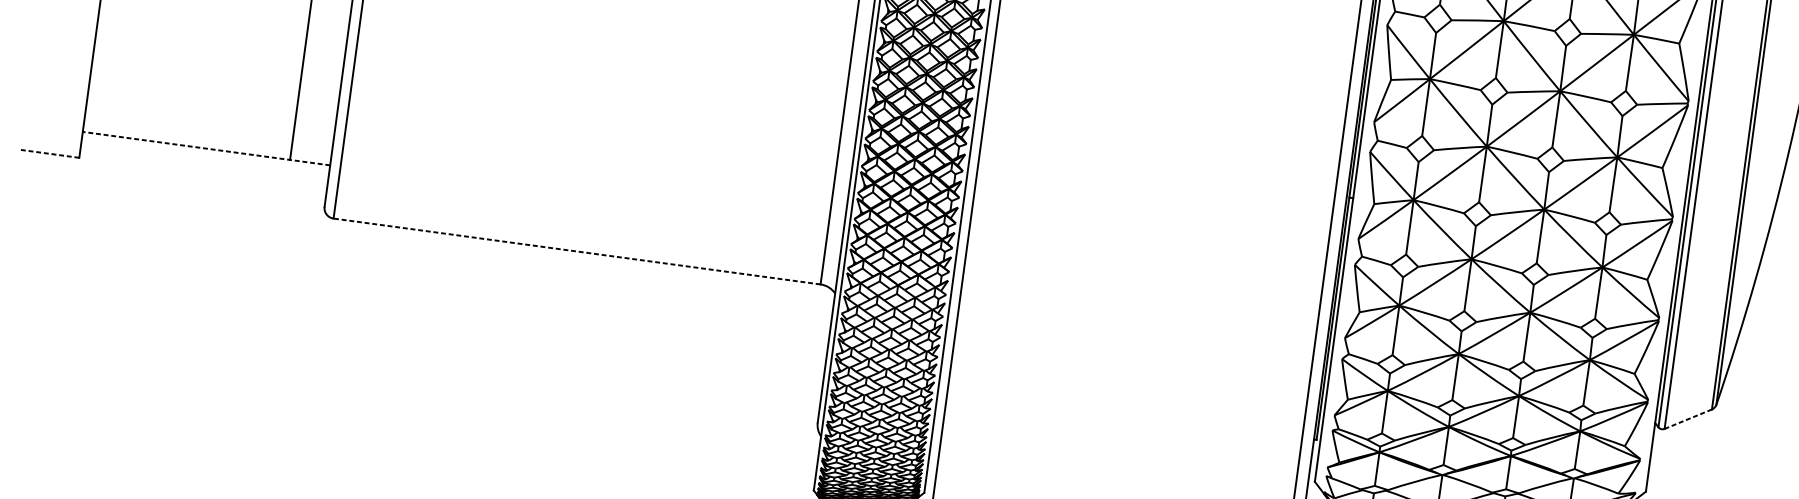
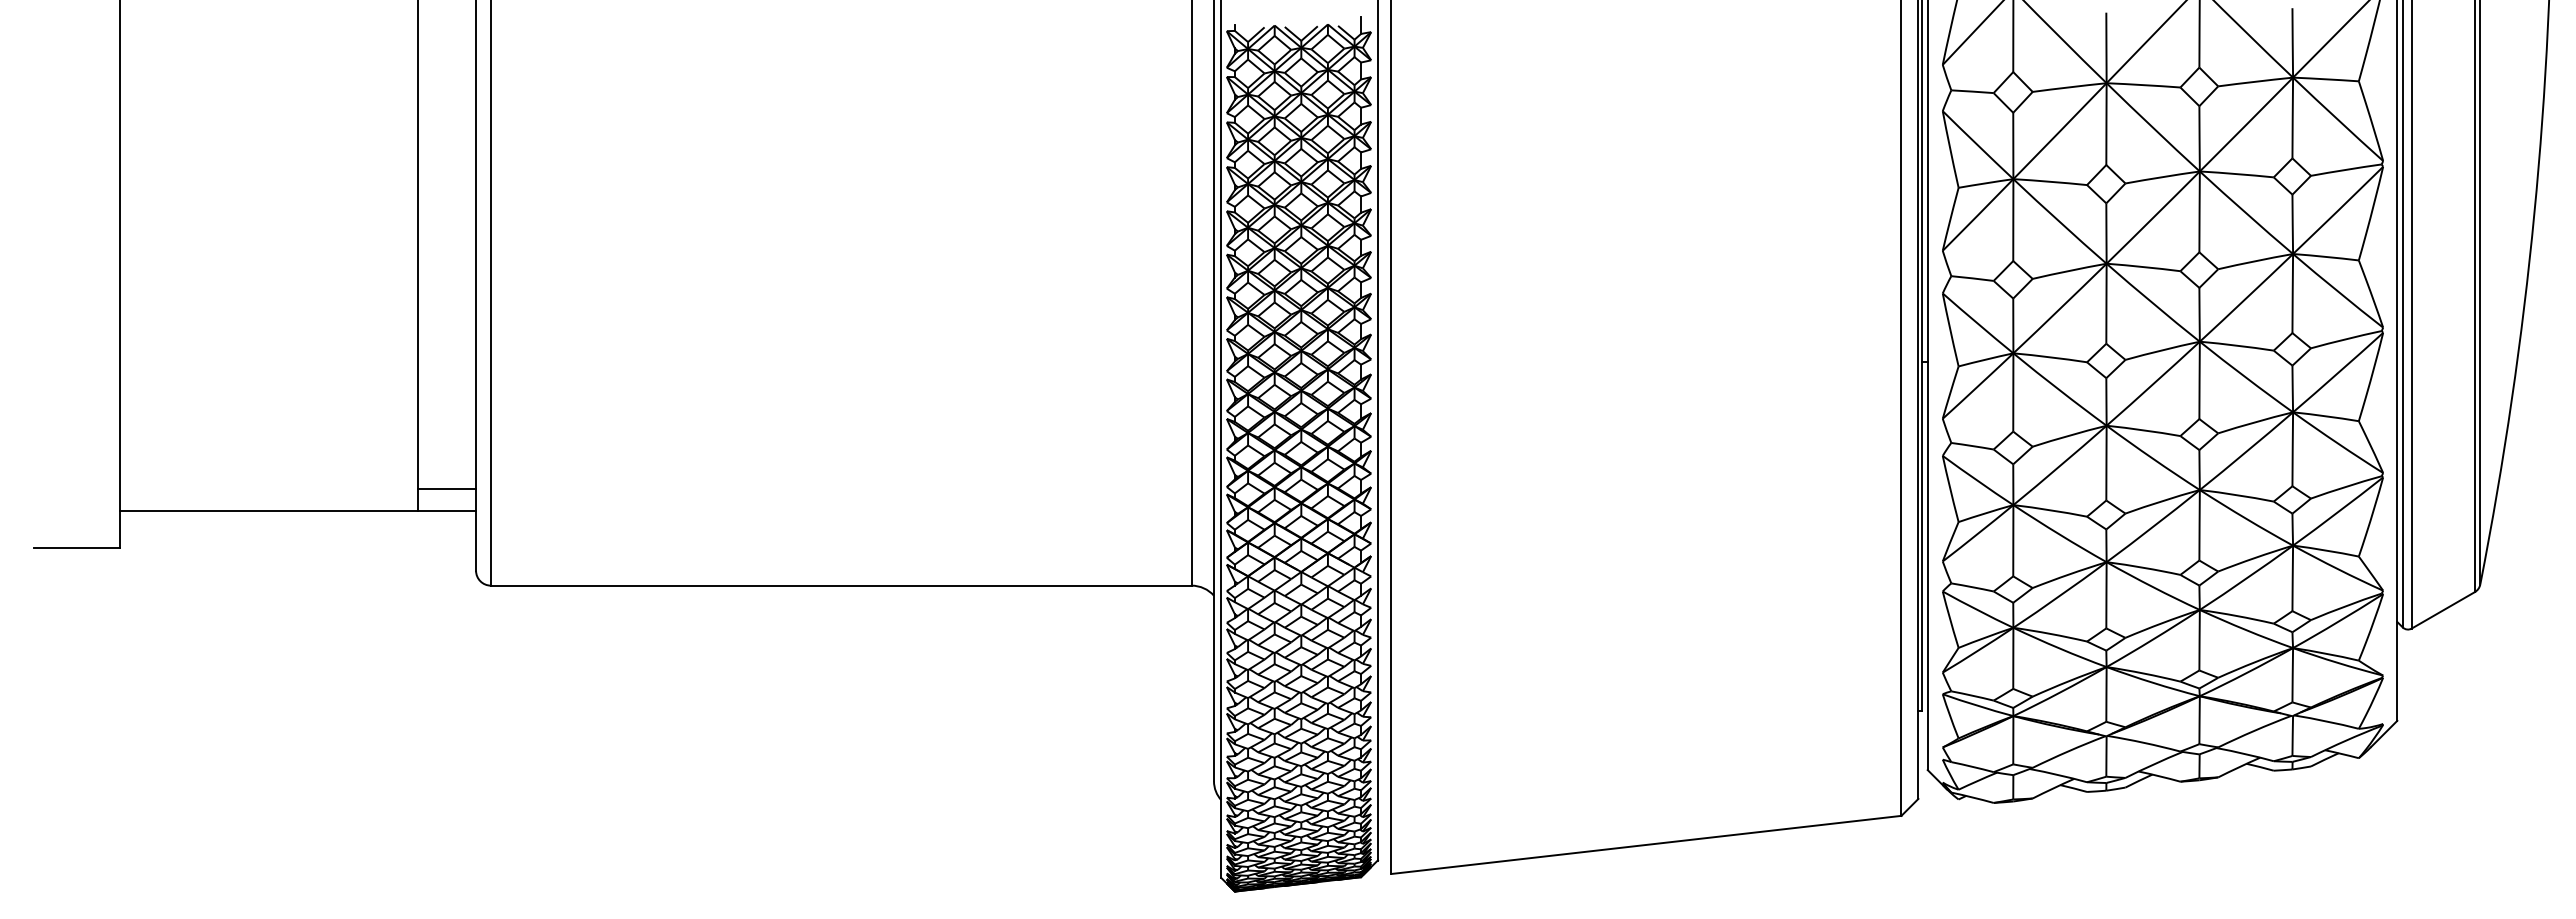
line: (312, 146) -> (447, 488), added
line: (206, 148) -> (298, 511), dashed -> solid
line: (49, 153) -> (77, 548), dashed -> solid
line: (576, 251) -> (840, 585), dashed -> solid
line: (1687, 419) -> (2442, 610), dashed -> solid

